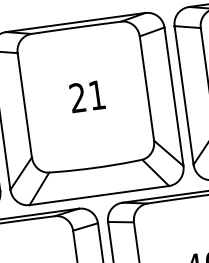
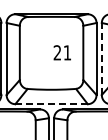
text: (85, 96) -> (61, 52), moved
line: (183, 96) -> (101, 59), solid -> dashed
line: (101, 195) -> (52, 104), solid -> dashed

